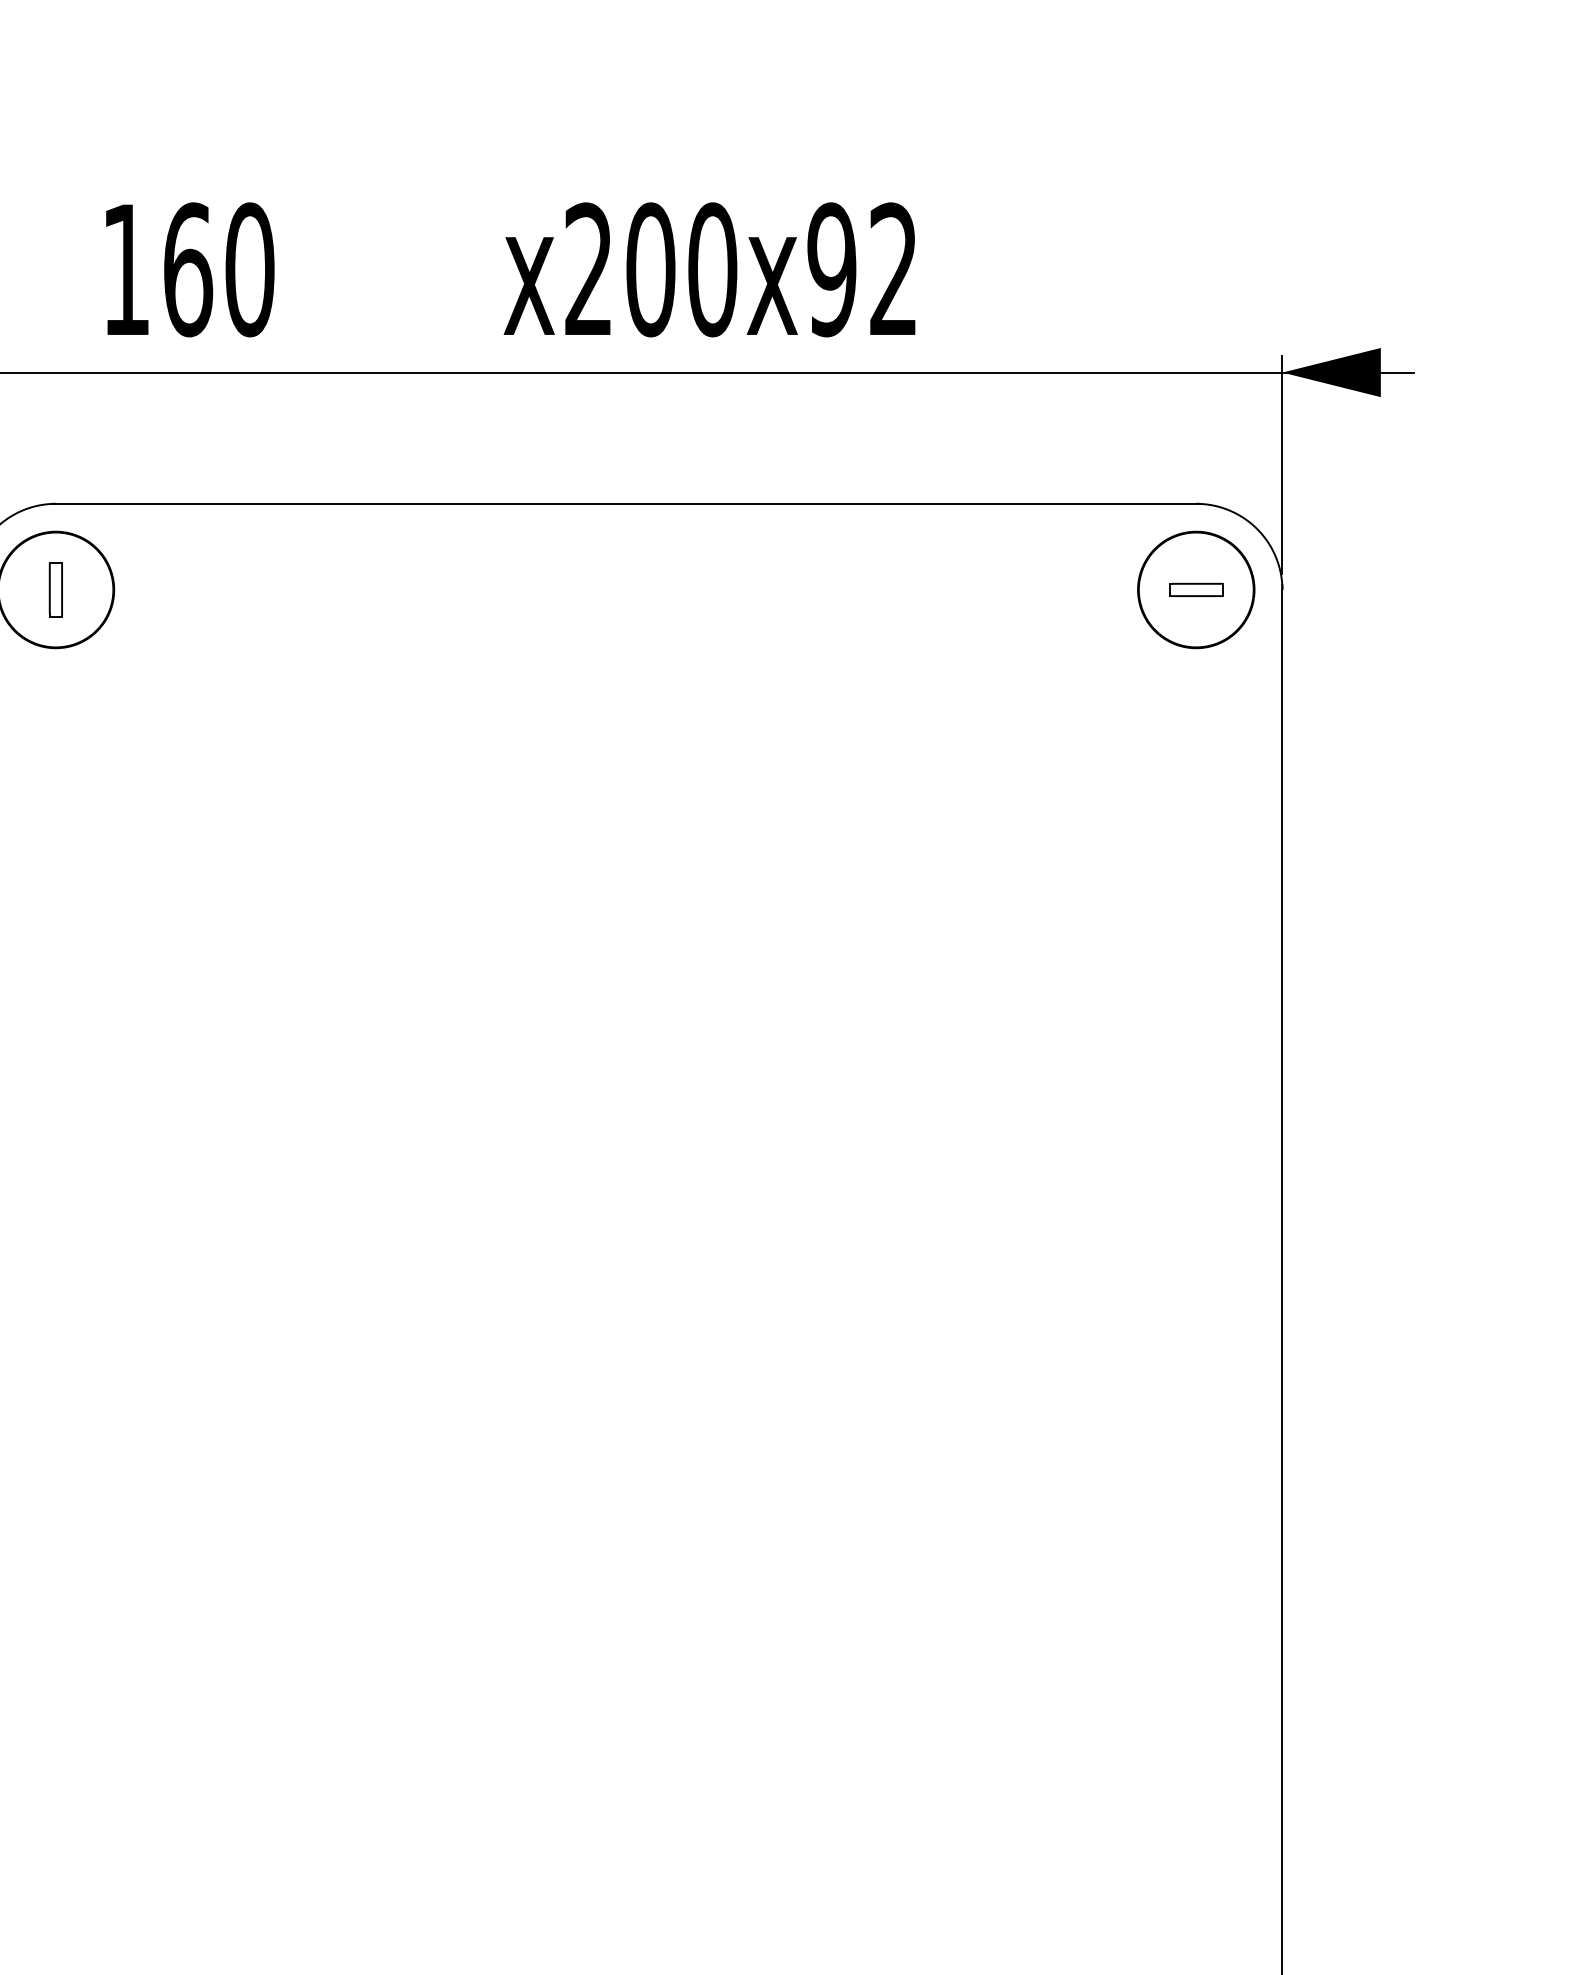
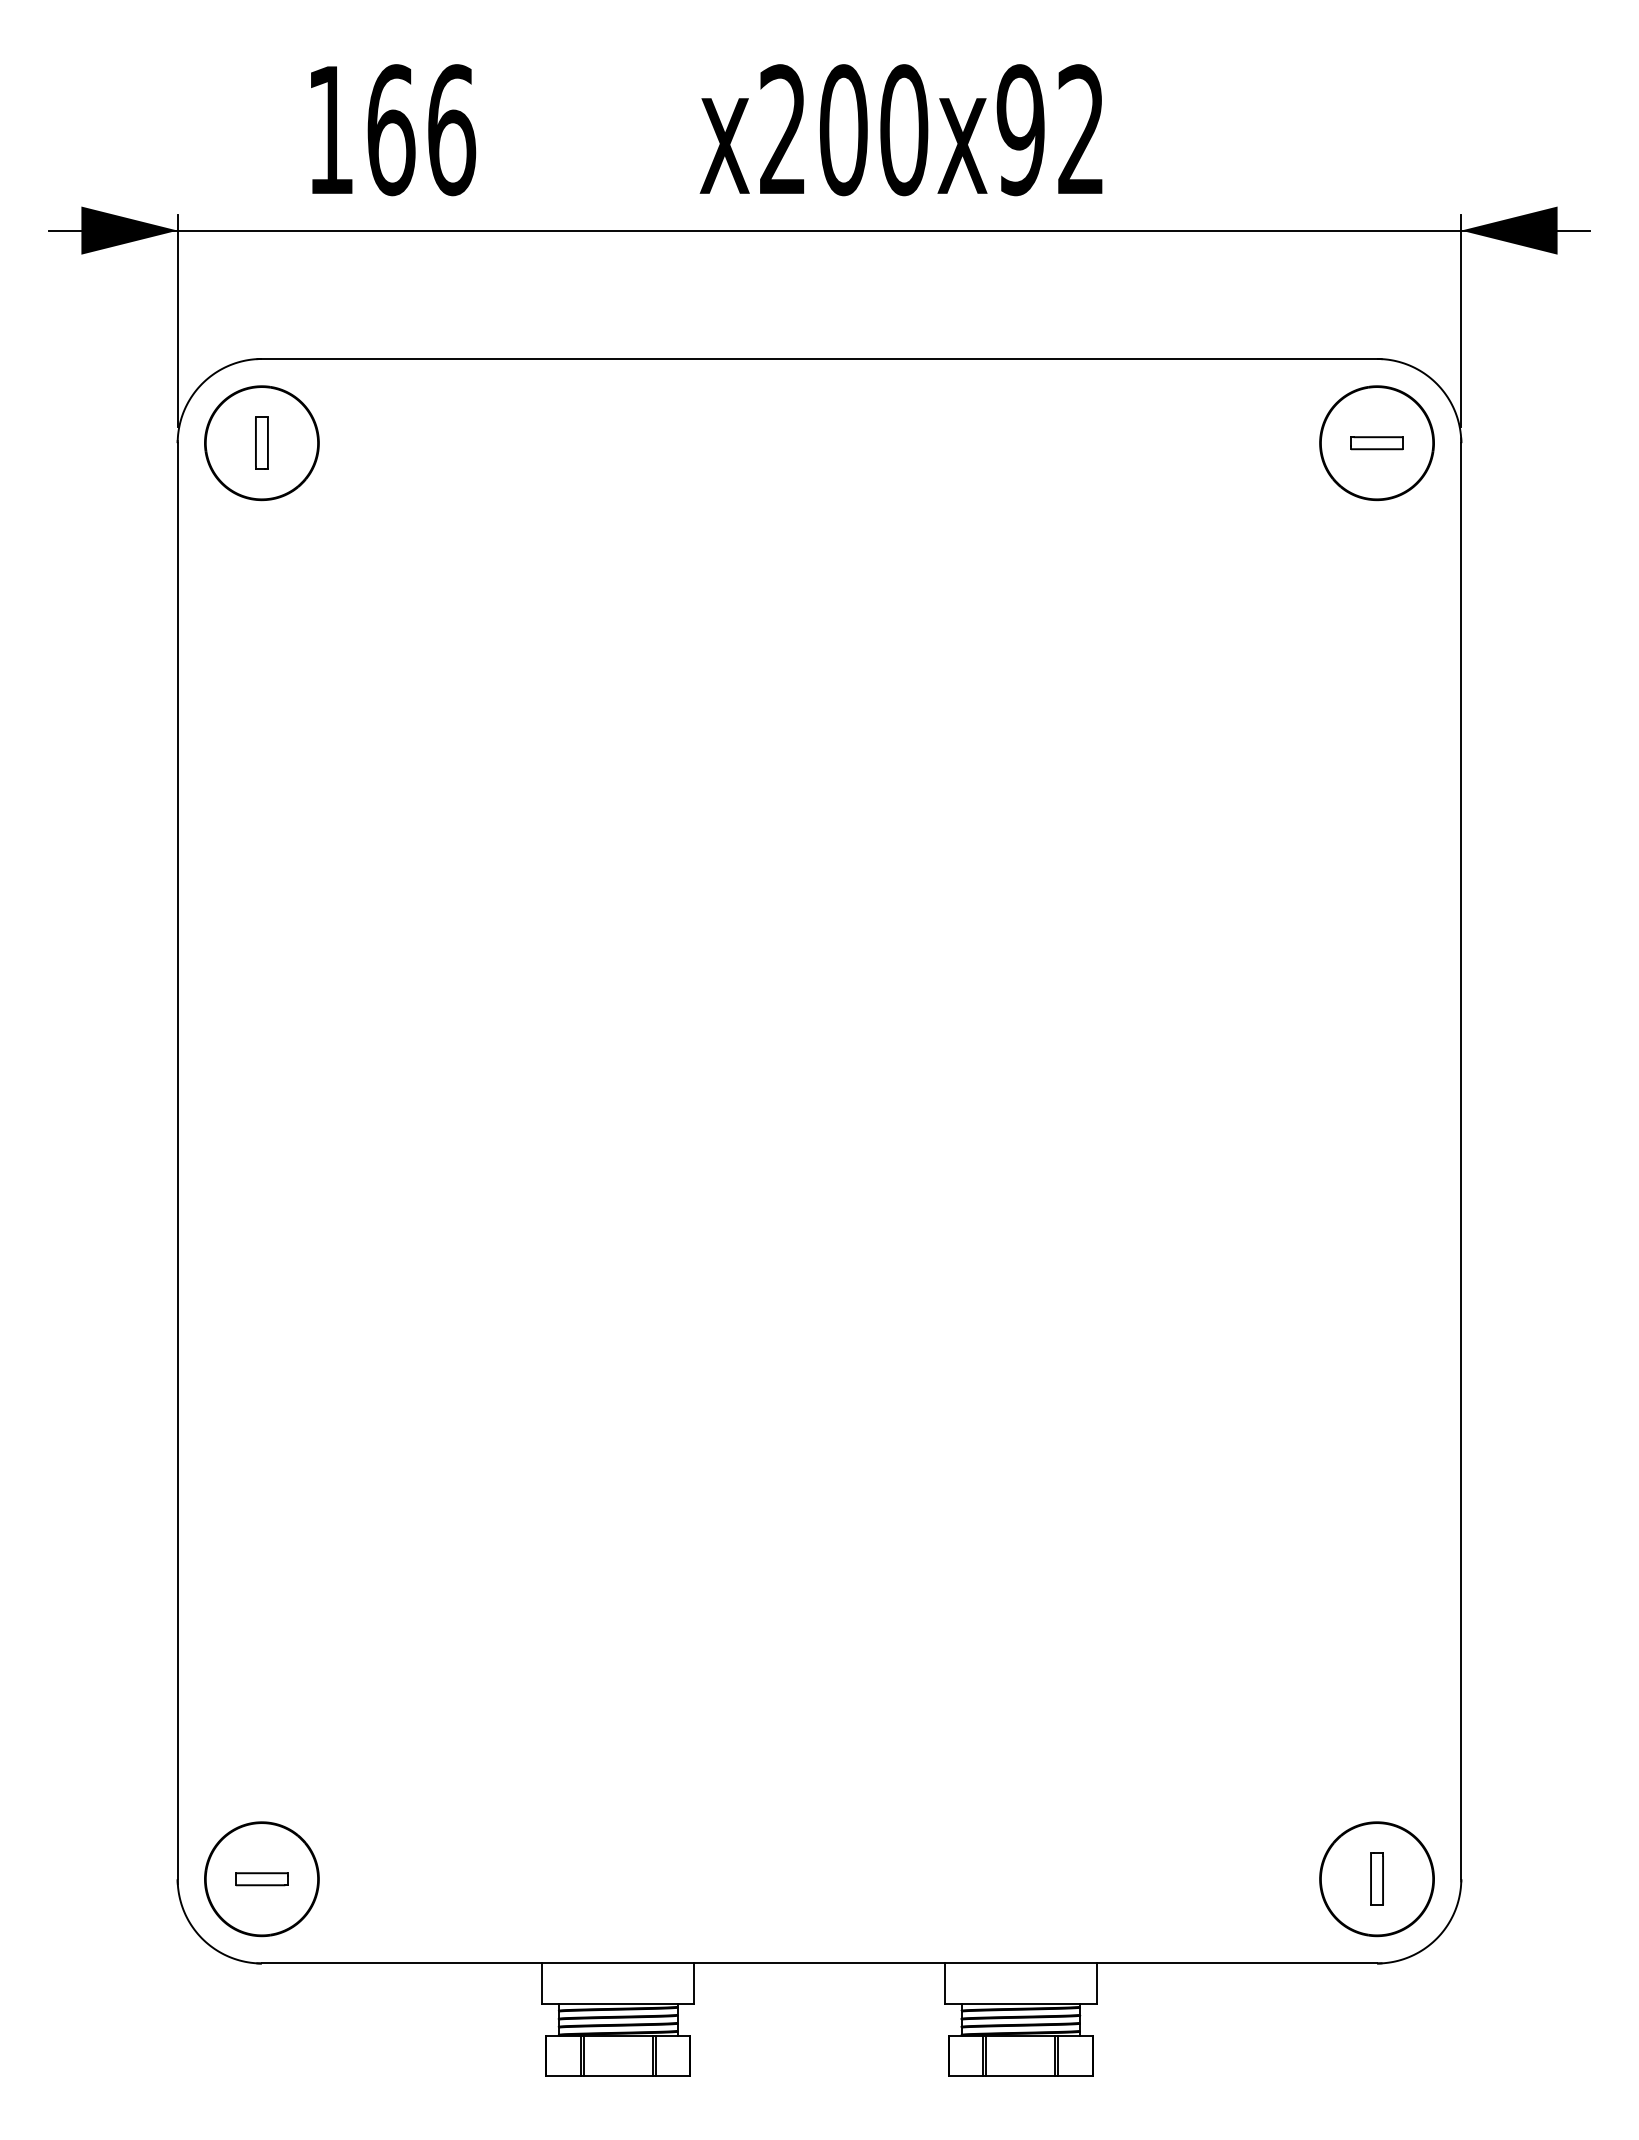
text: (250, 270) -> (452, 130), 160 -> 166

